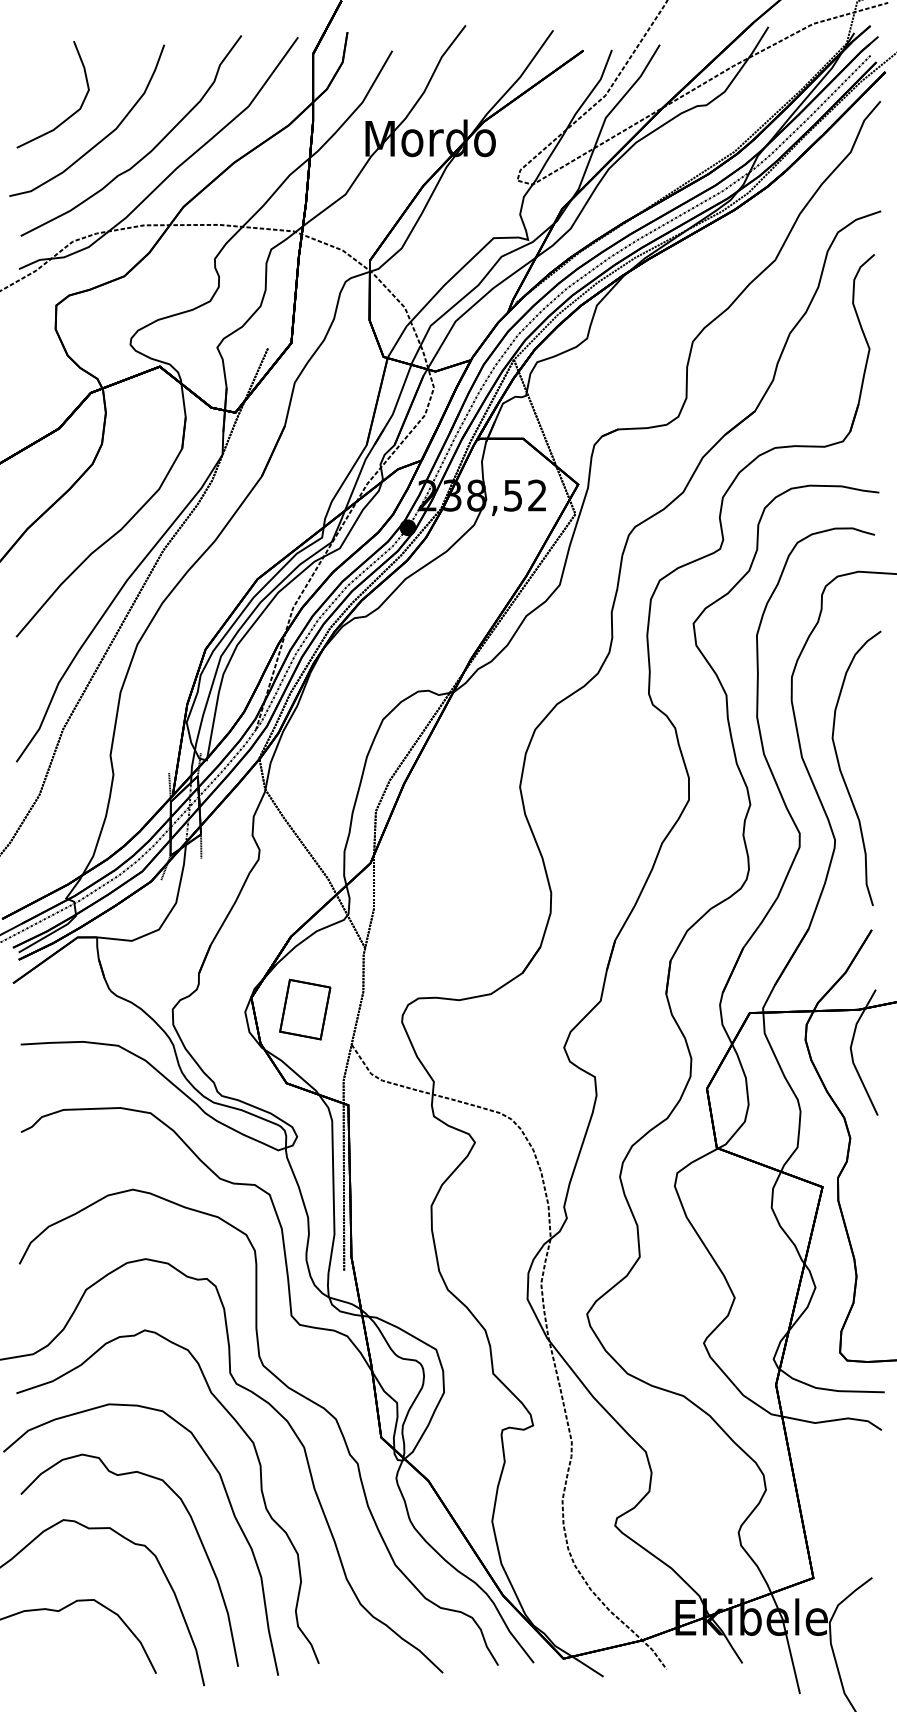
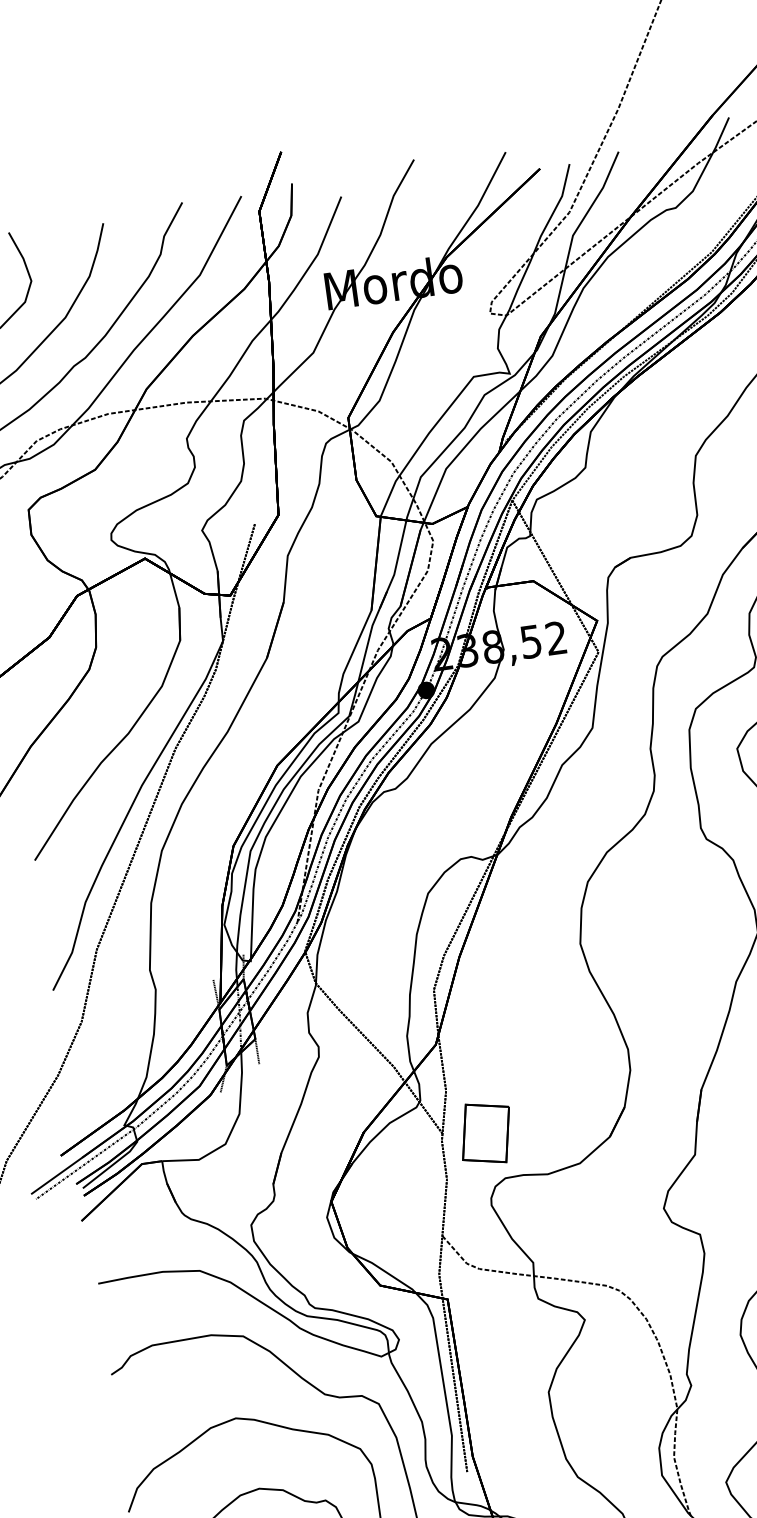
part: (305, 1009) -> (486, 1133), moved

